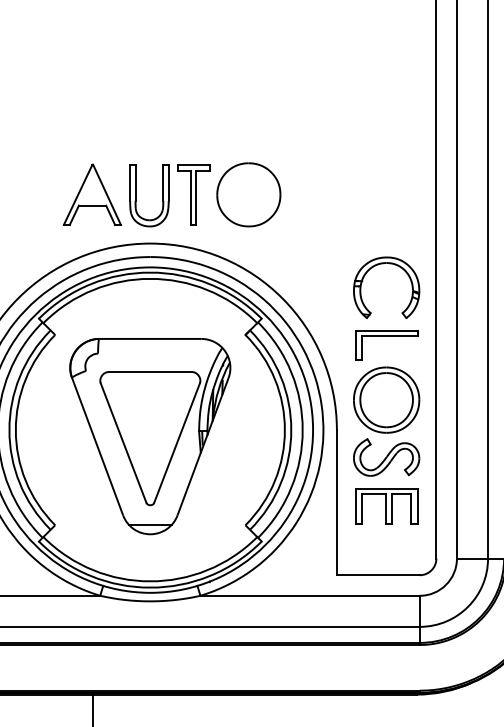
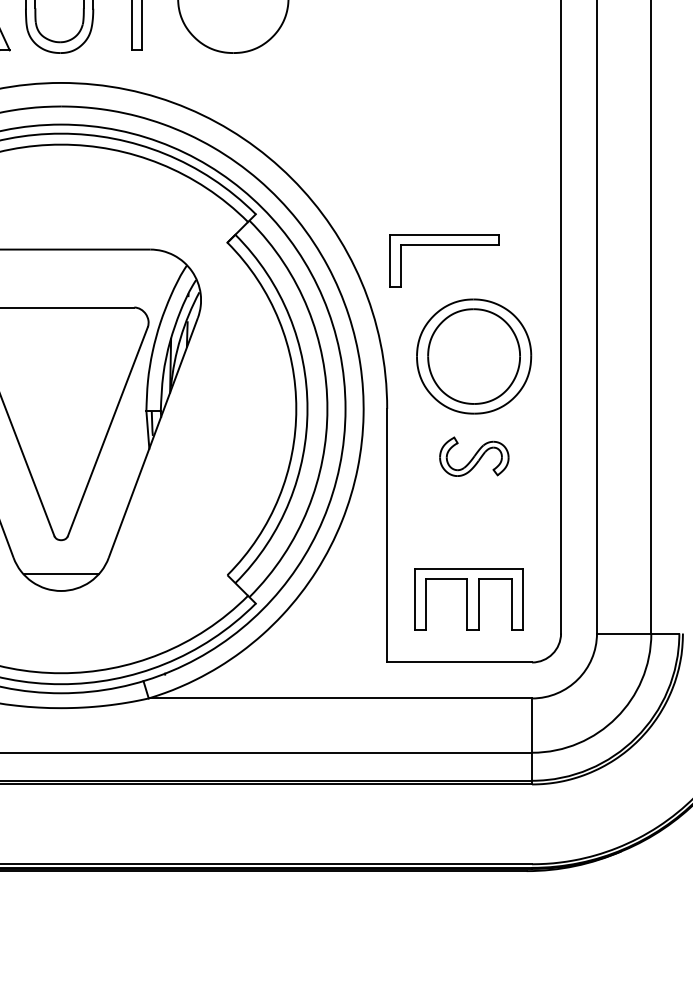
part: (383, 264) -> (468, 119), removed
part: (386, 336) -> (444, 245), moved
part: (386, 457) -> (473, 456), size x0.6
part: (386, 506) -> (468, 600), moved

